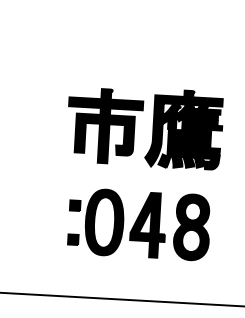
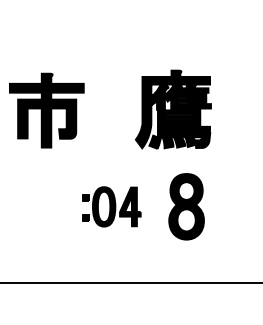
part: (104, 126) -> (46, 110), moved
part: (117, 222) -> (111, 206), size x0.6

